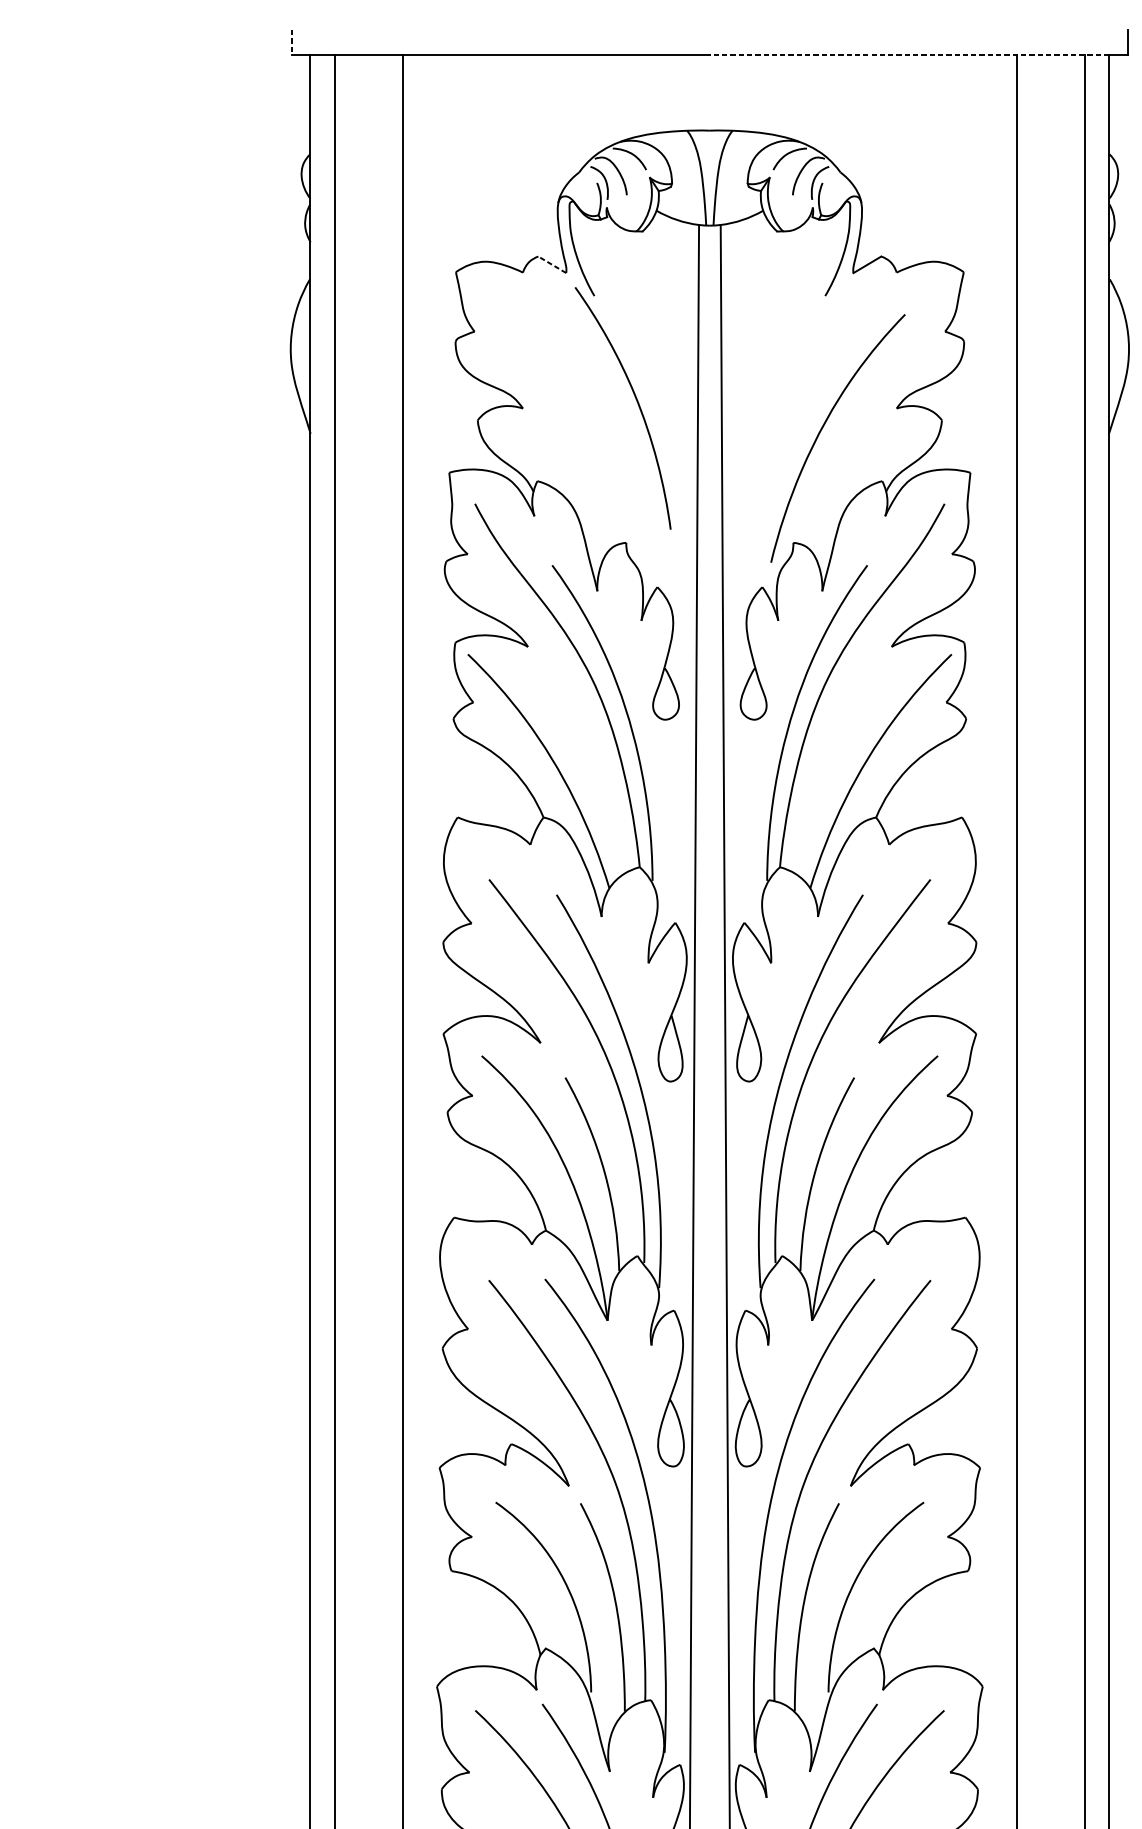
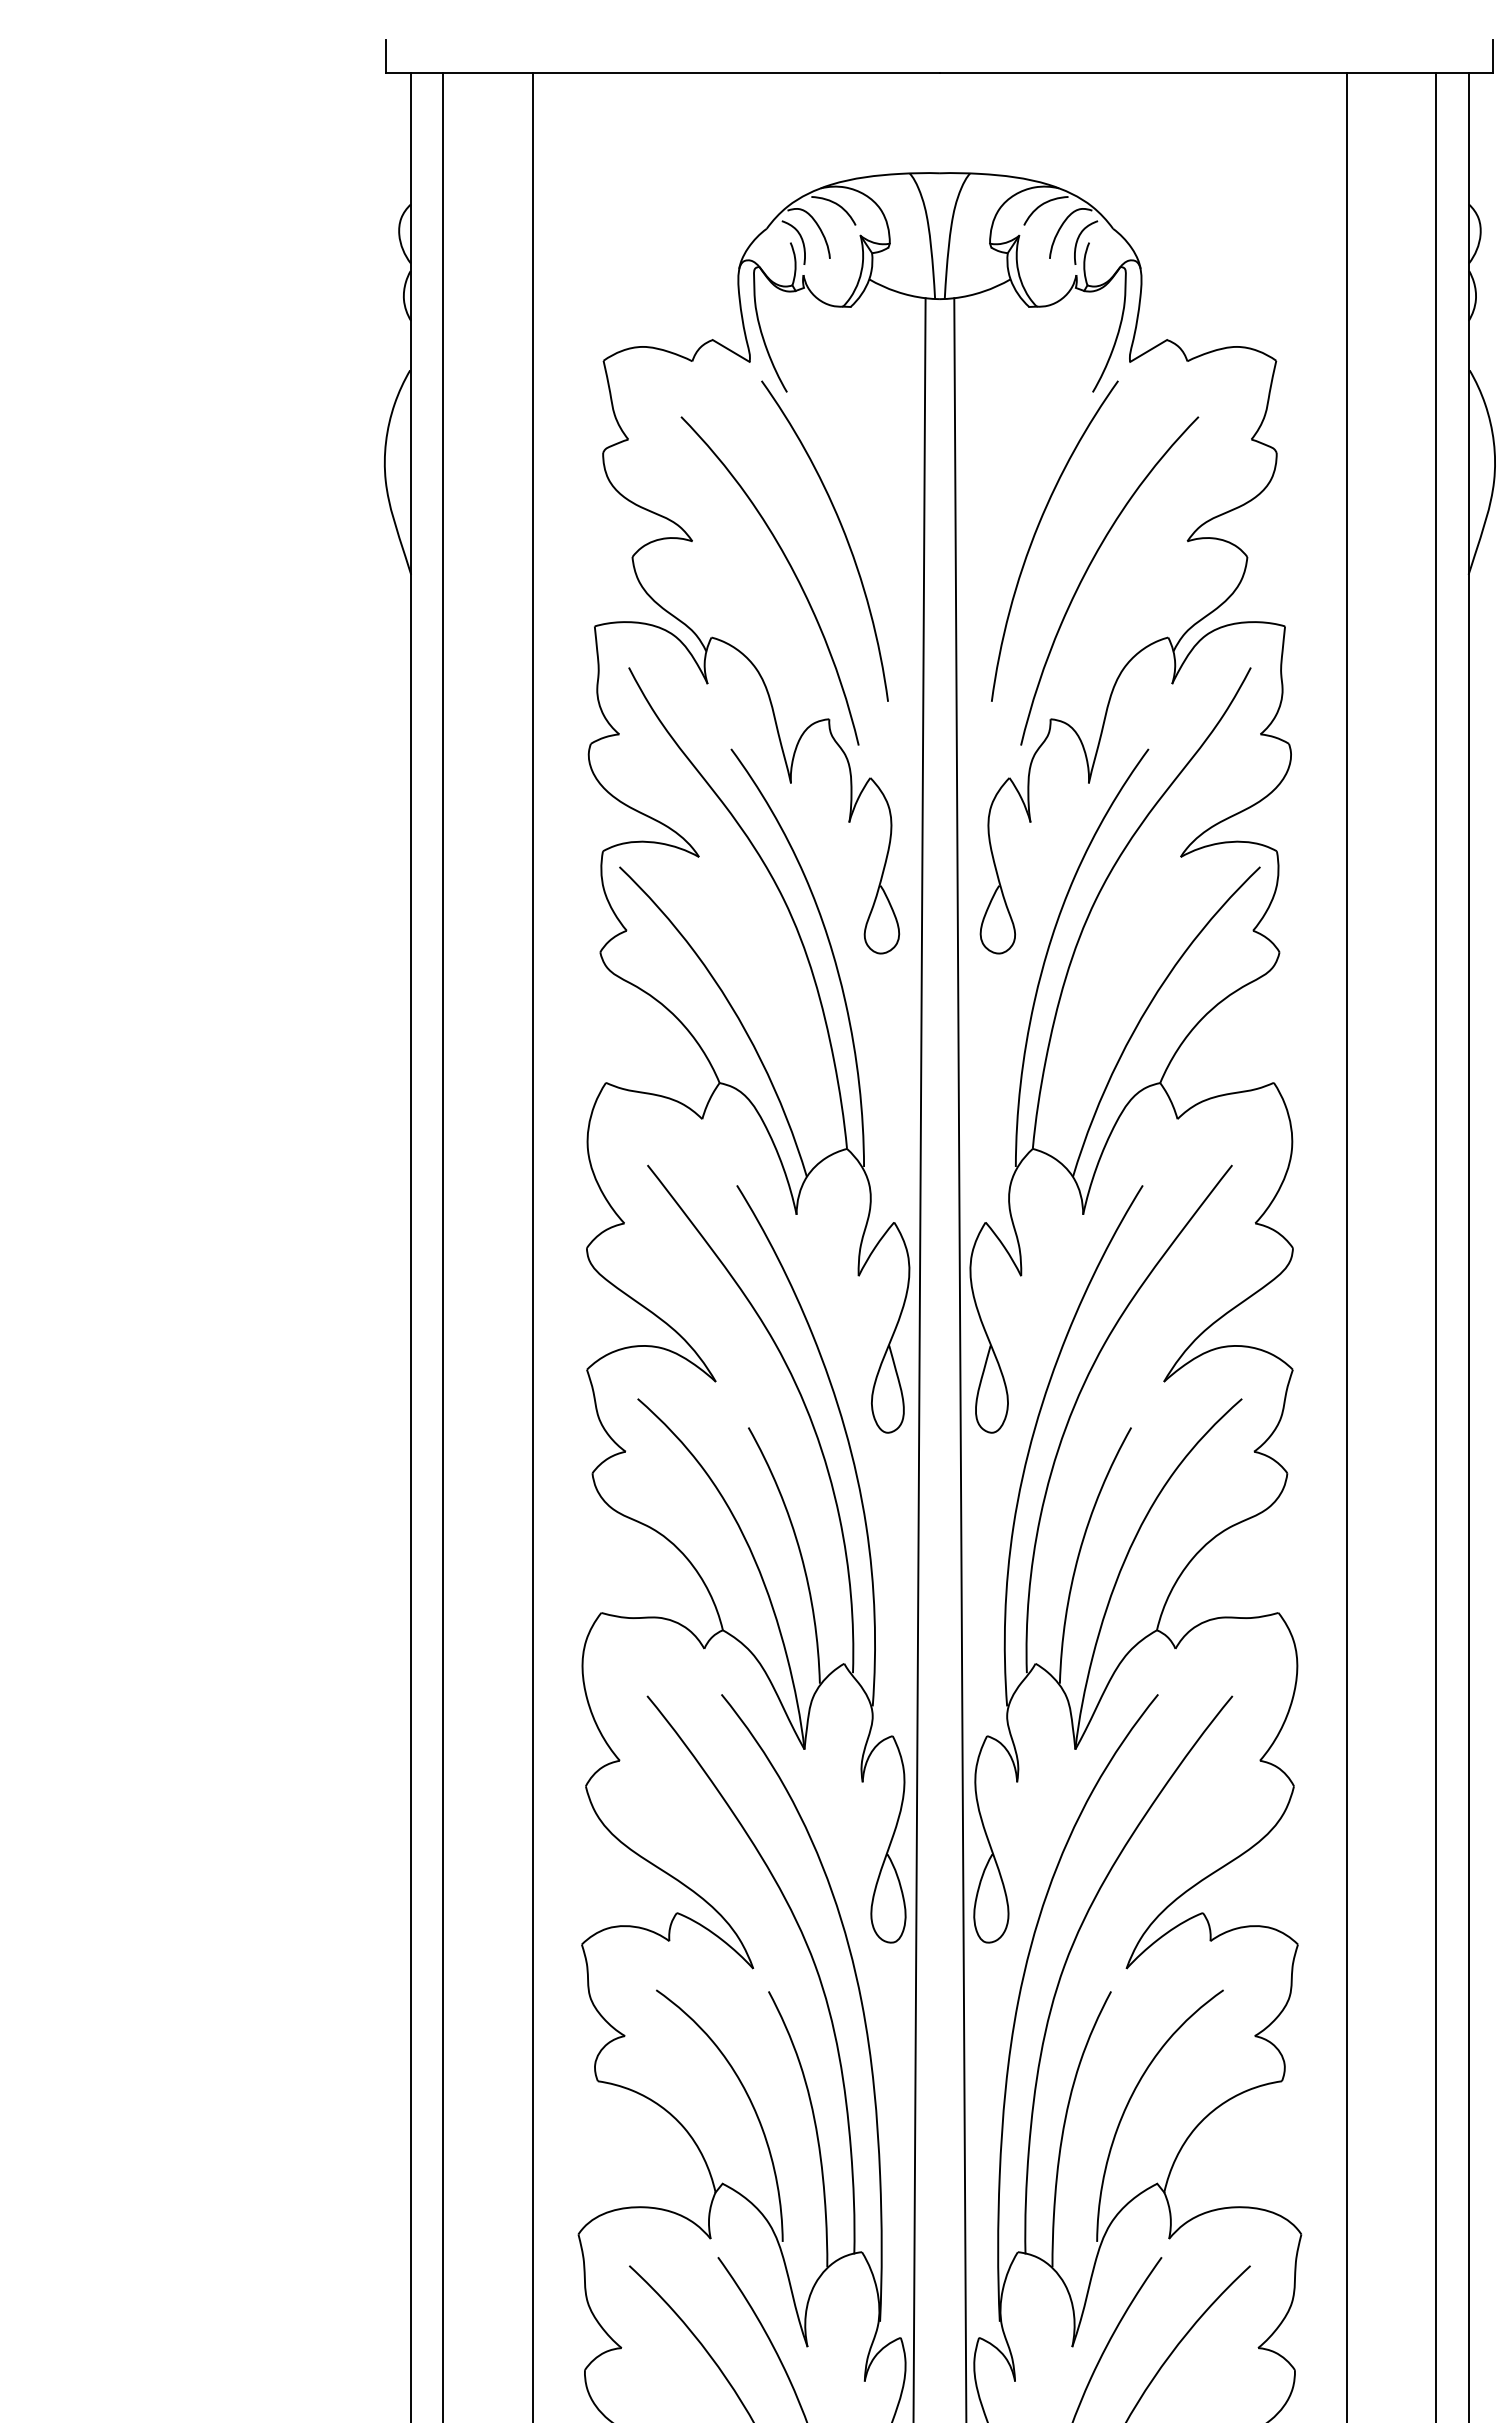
line: (292, 42) -> (386, 56), dashed -> solid
line: (909, 55) -> (1204, 73), dashed -> solid
line: (551, 264) -> (730, 350), dashed -> solid
curve: (782, 402) -> (1036, 533), added
curve: (596, 427) -> (789, 566), added

